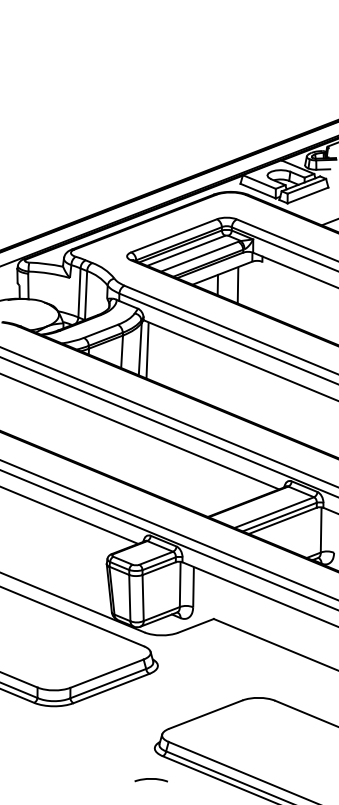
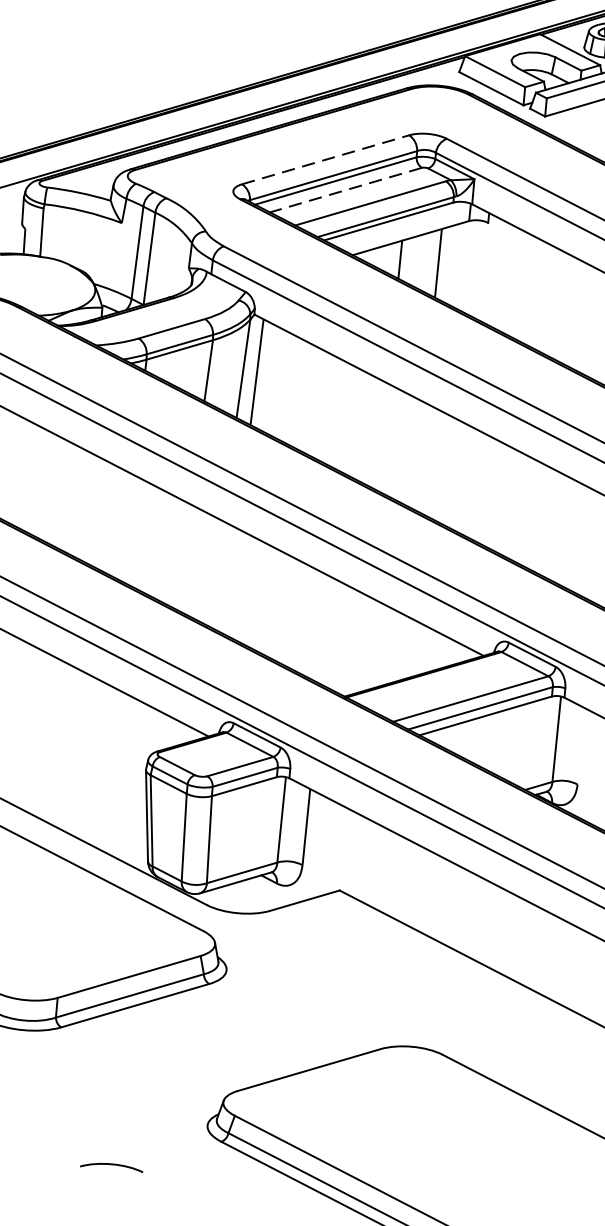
line: (174, 235) -> (326, 159), solid -> dashed
line: (186, 250) -> (346, 189), solid -> dashed
curve: (150, 779) -> (110, 1165), moved

